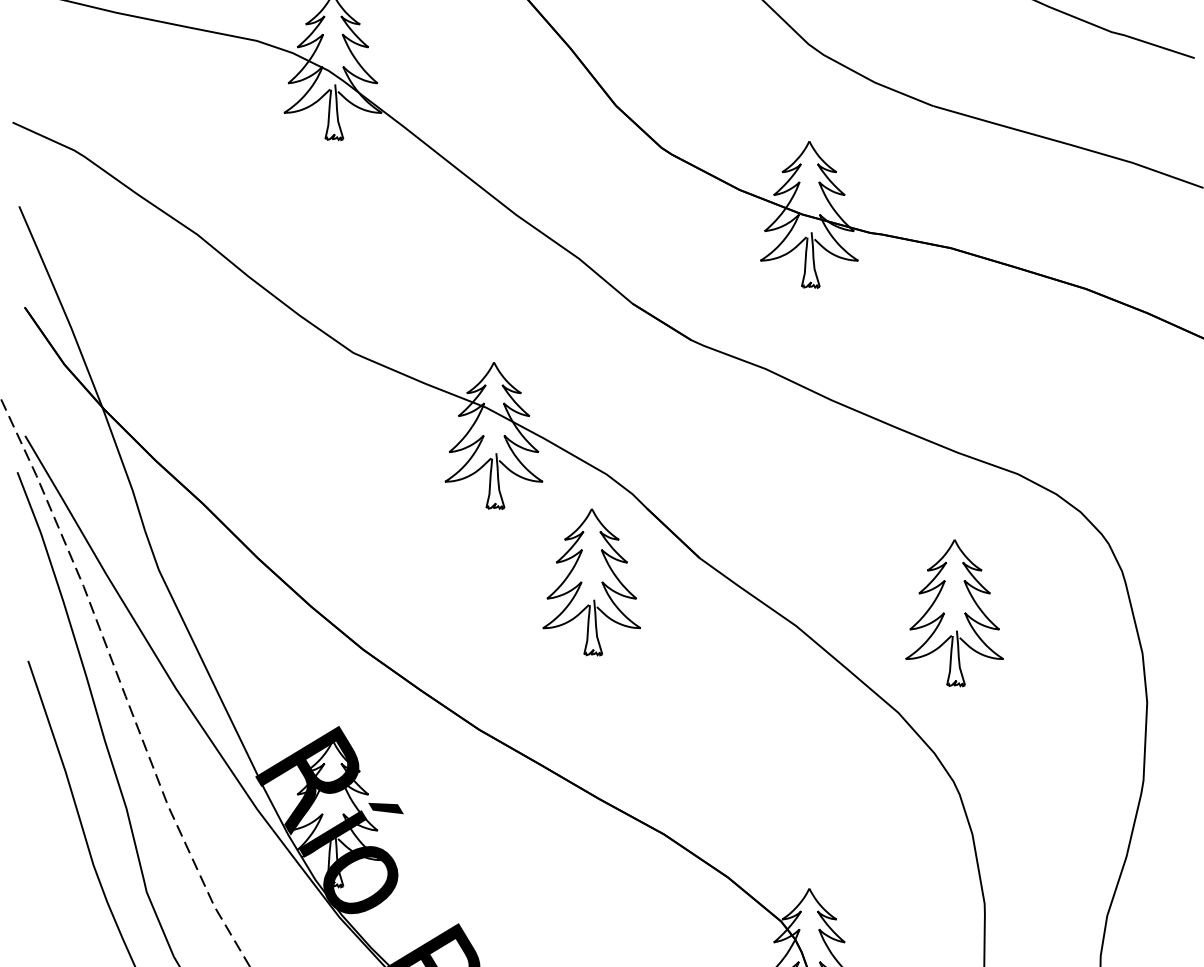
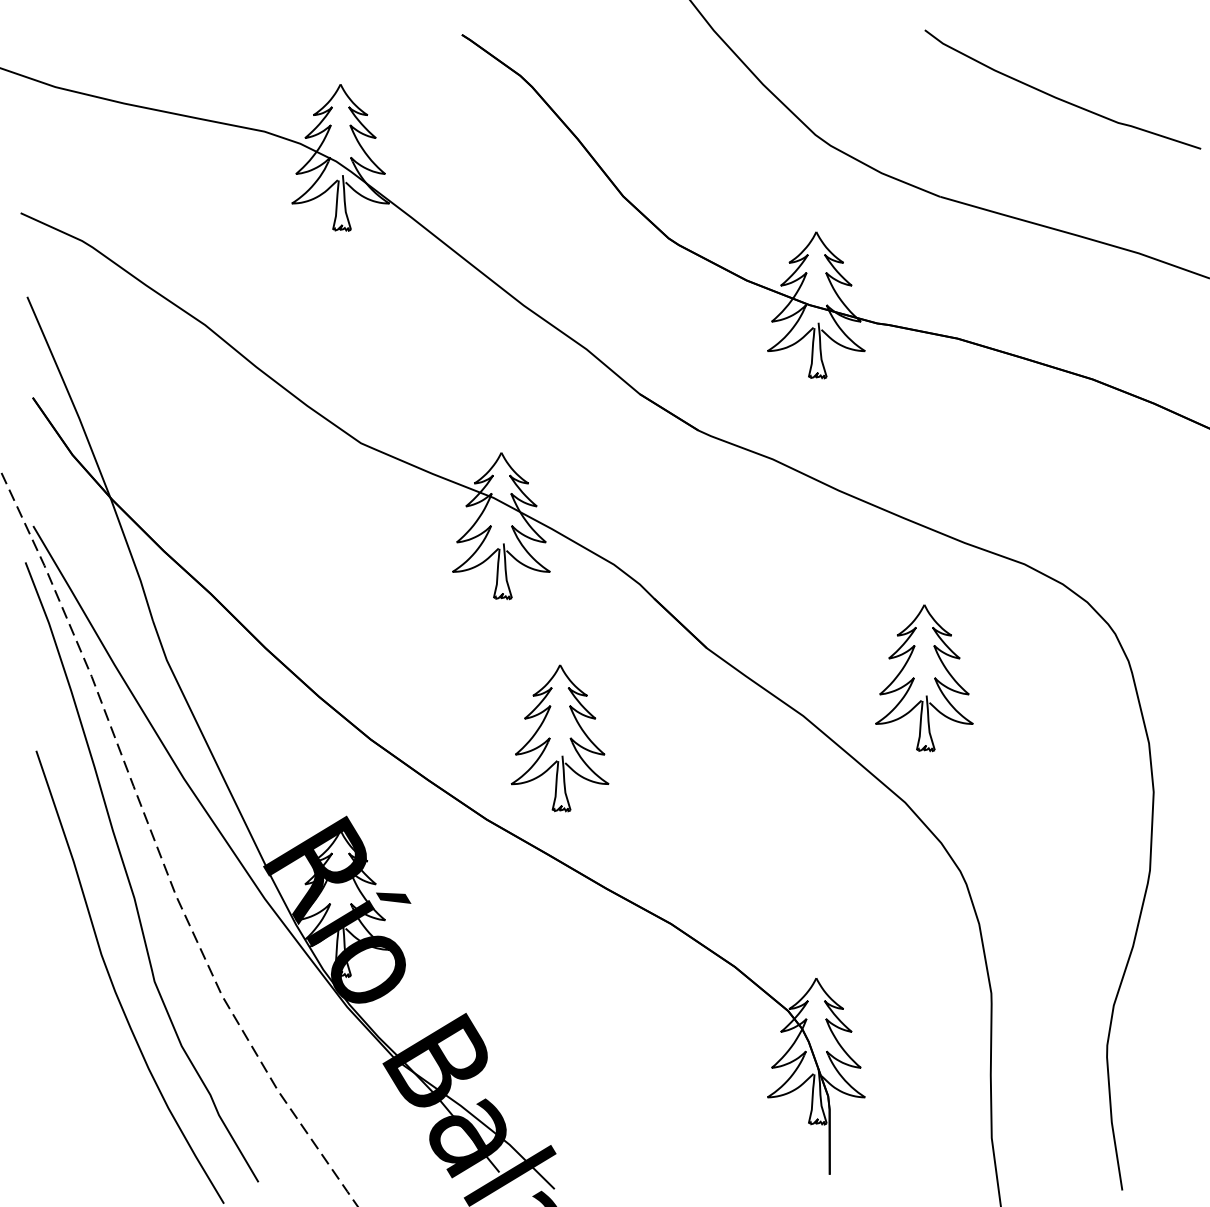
part: (591, 582) -> (559, 738), moved
part: (954, 613) -> (924, 678), moved

